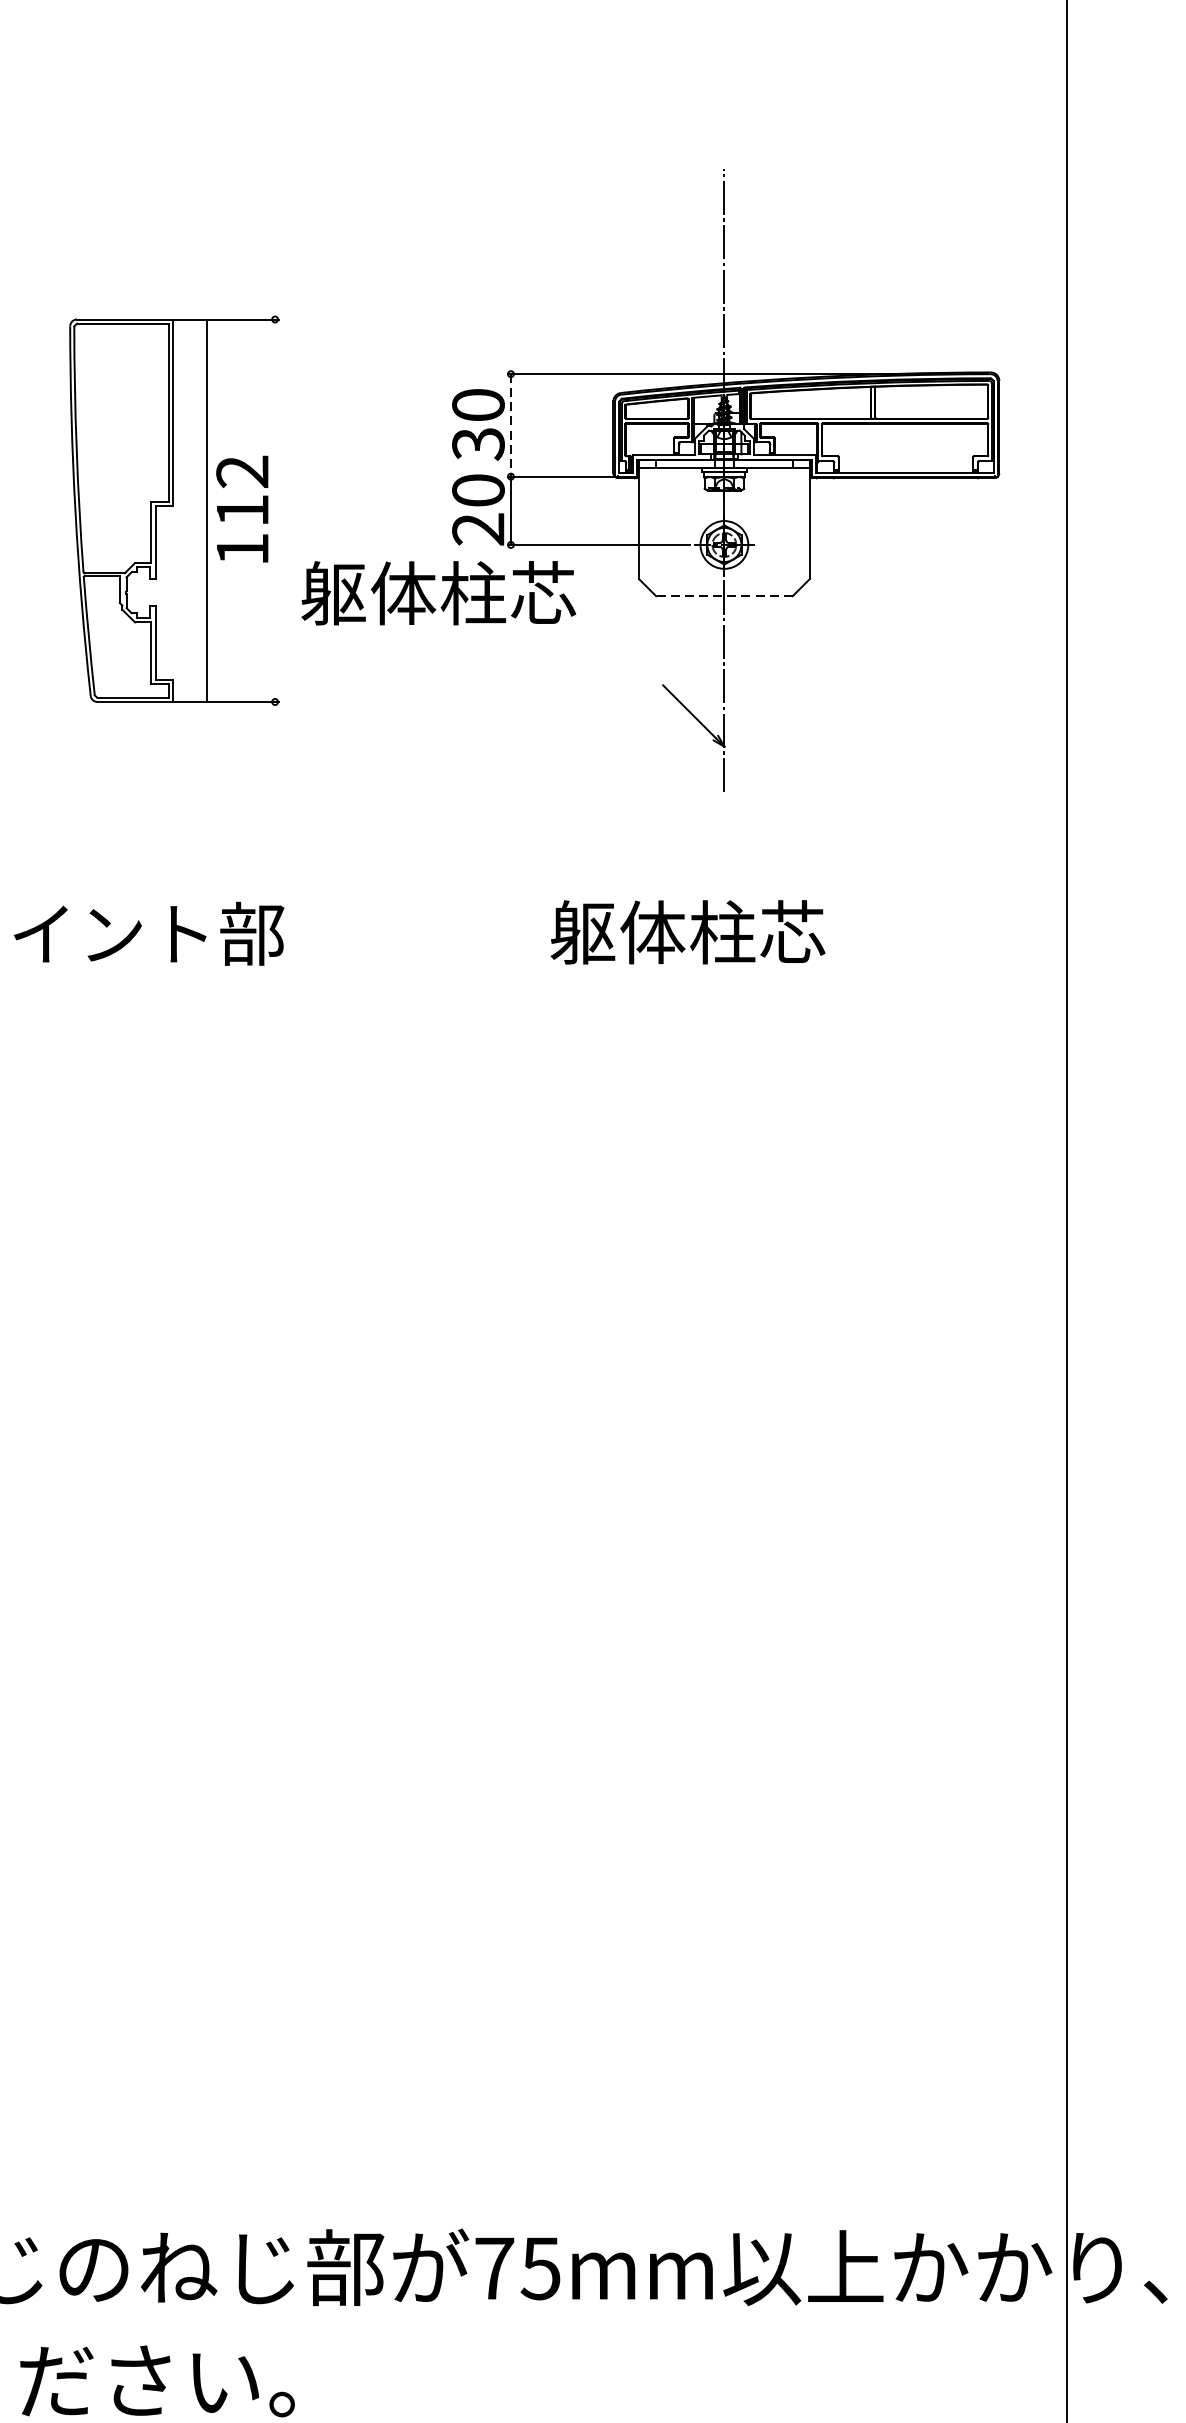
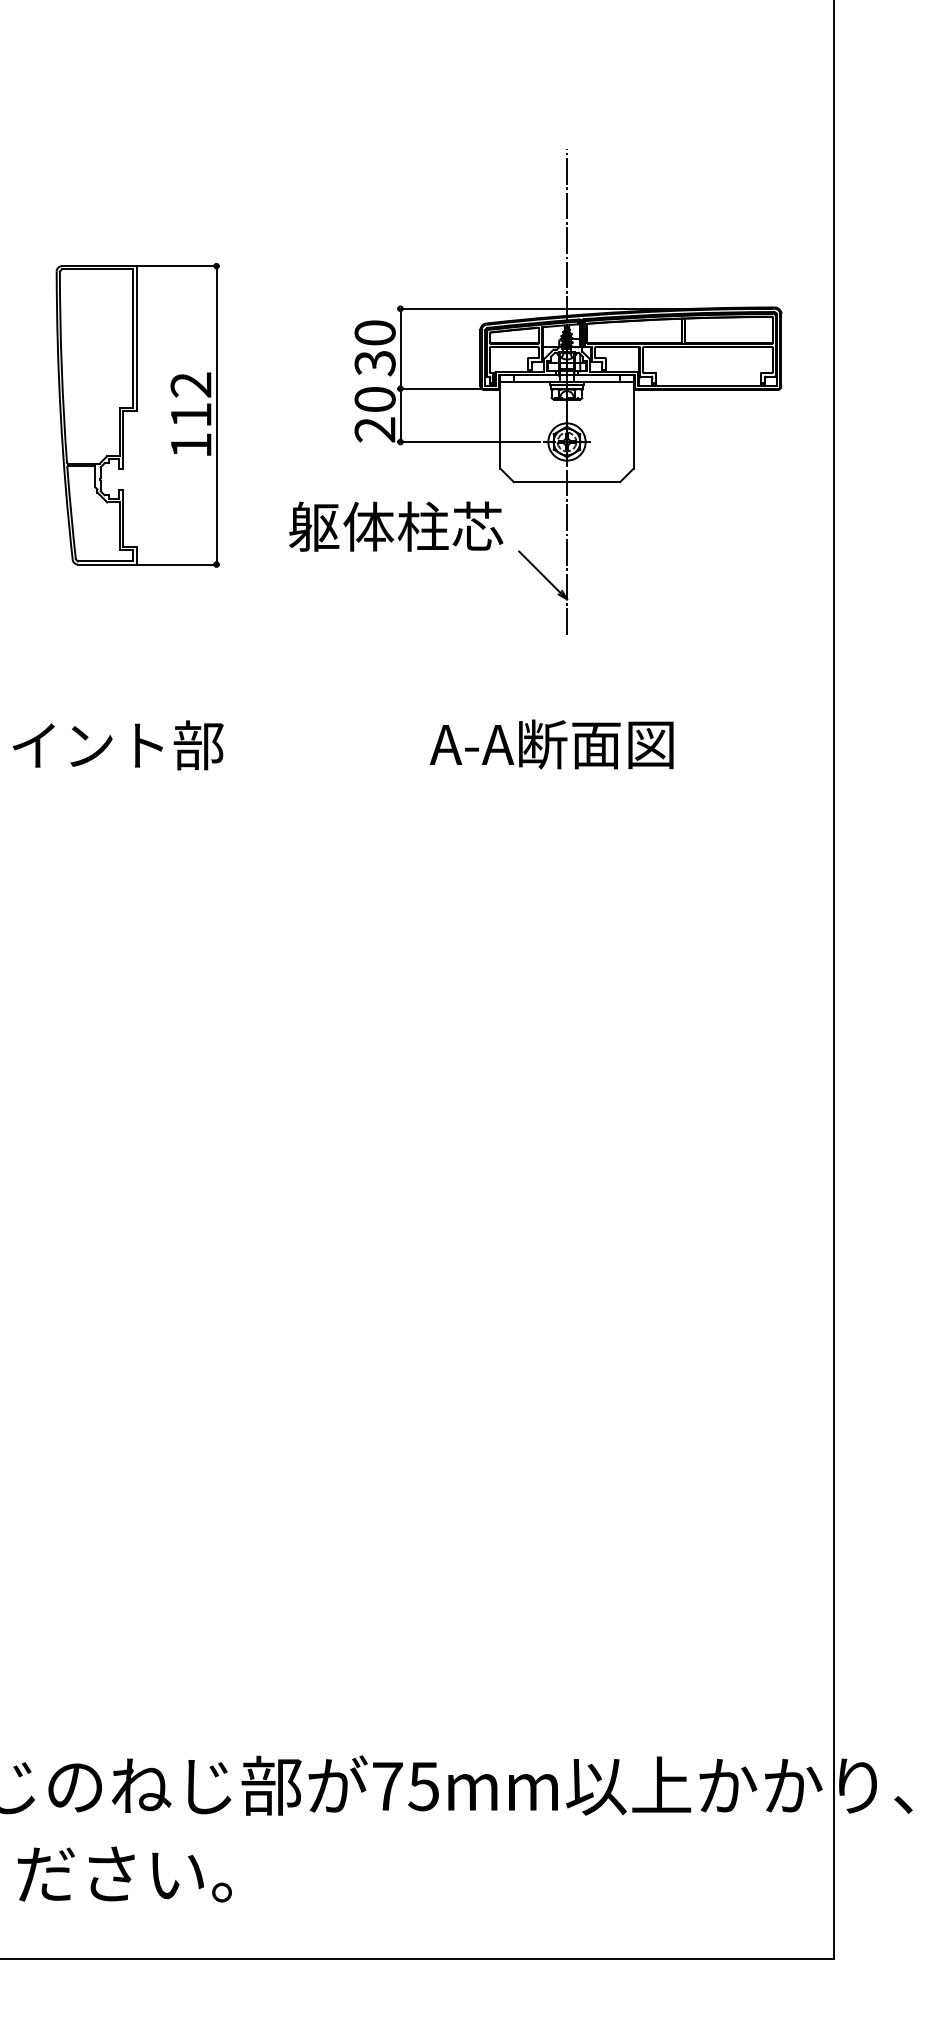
line: (510, 425) -> (400, 348), dashed -> solid
line: (207, 510) -> (216, 415), moved
text: (439, 592) -> (396, 526), moved
line: (723, 595) -> (566, 481), dashed -> solid
text: (704, 932) -> (551, 744), 躯体柱芯 -> A-A断面図

